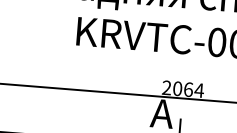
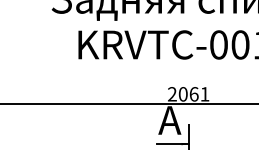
text: (198, 90) -> (204, 94), 2064 -> 2061

